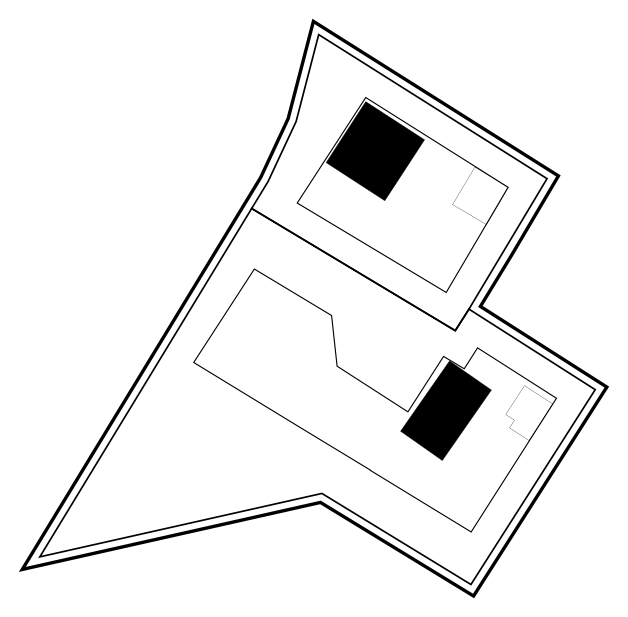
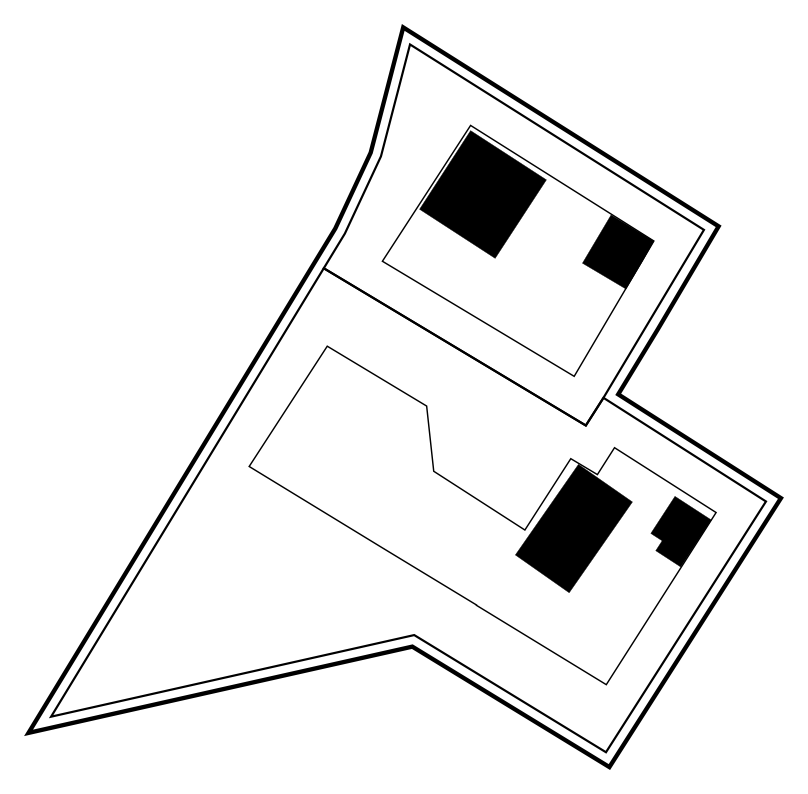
fill: (480, 195) -> (618, 251), added
fill: (528, 412) -> (680, 530), added

